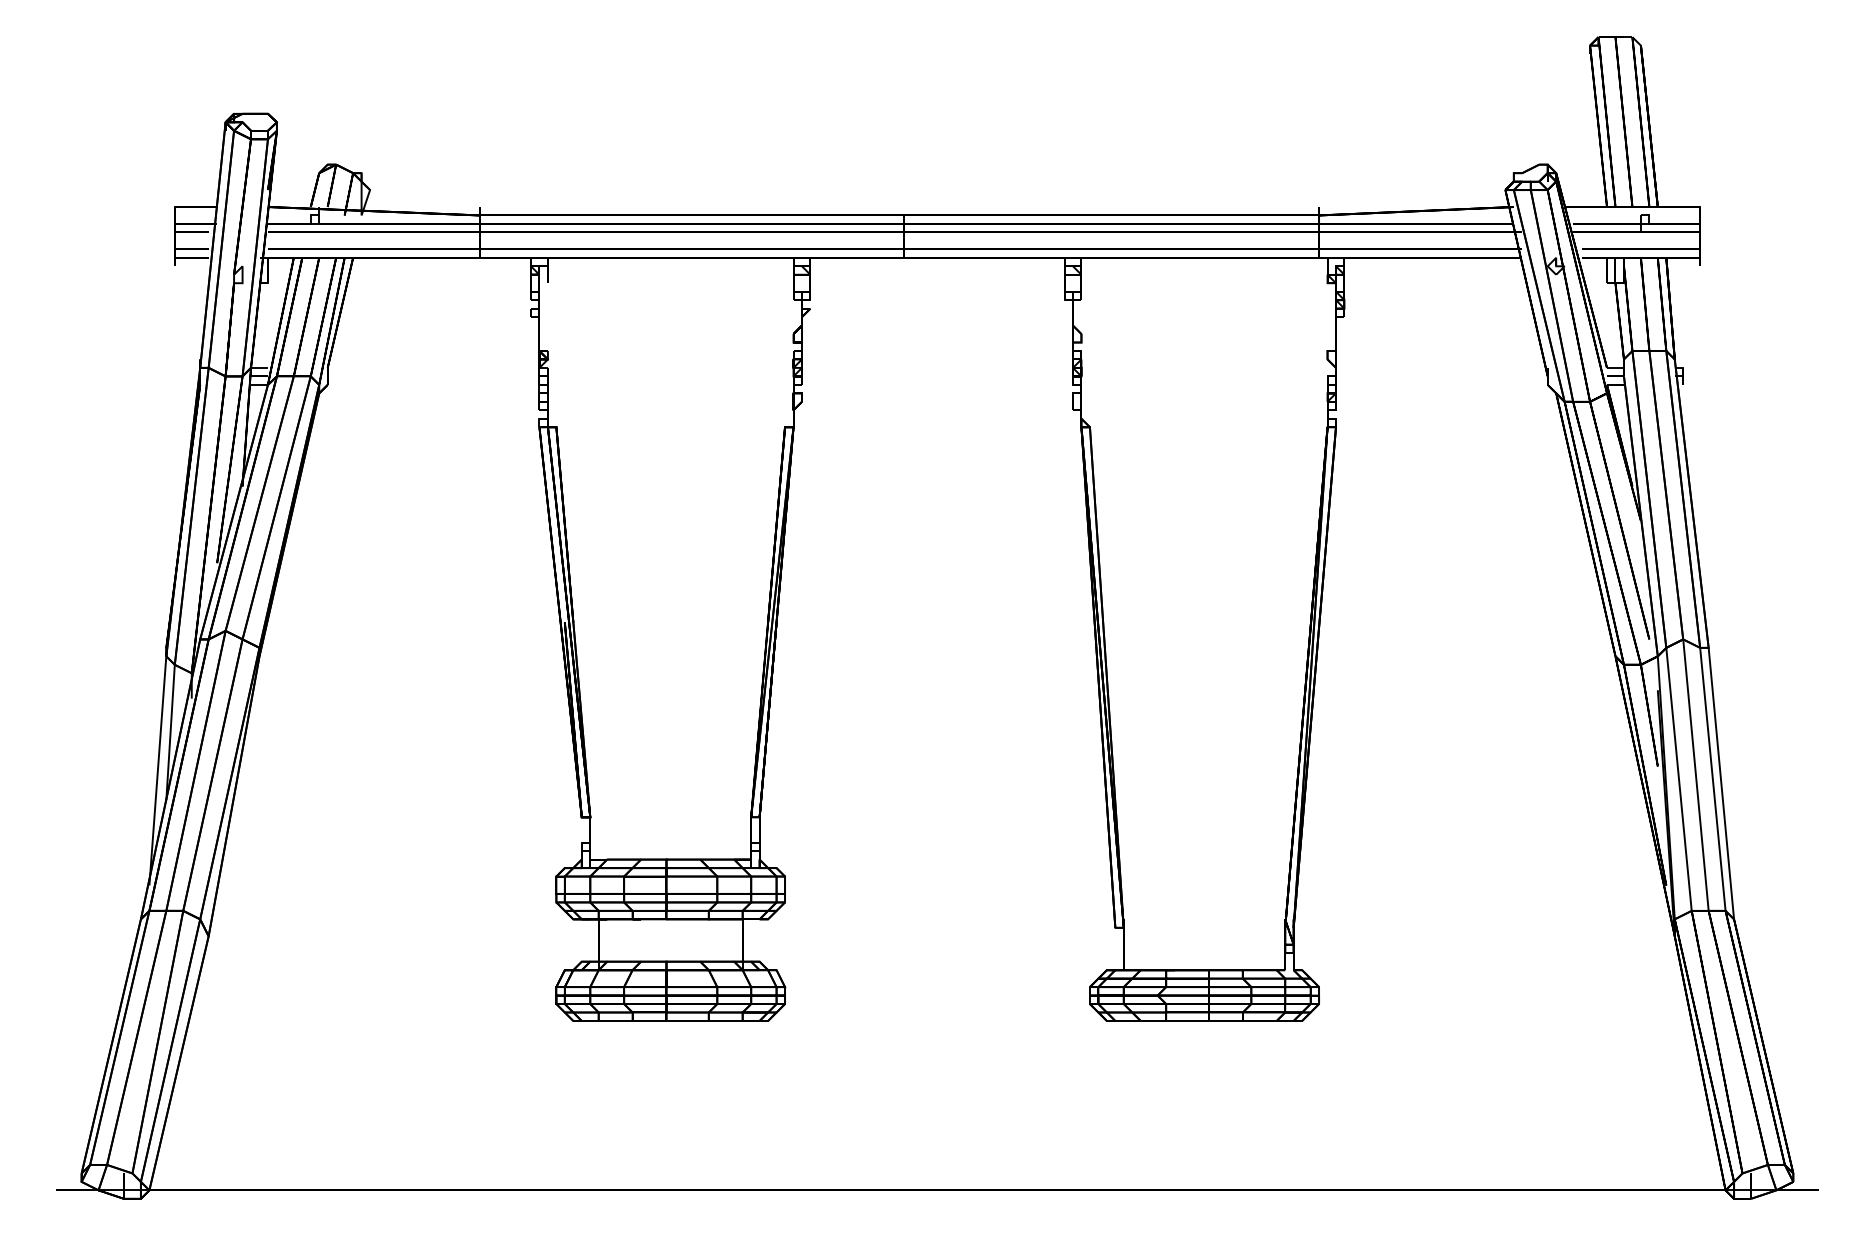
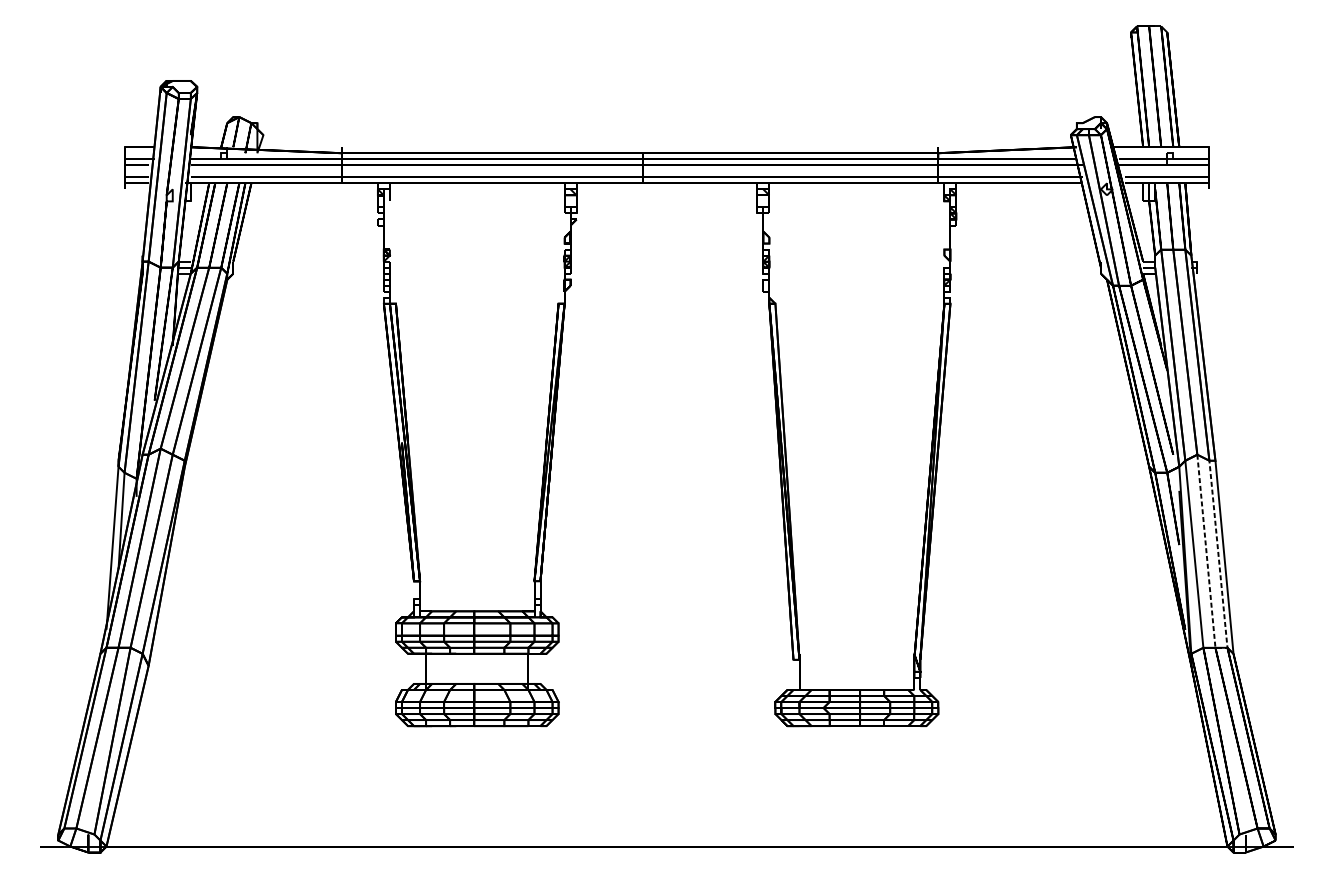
line: (1713, 910) -> (1218, 647), solid -> dashed

